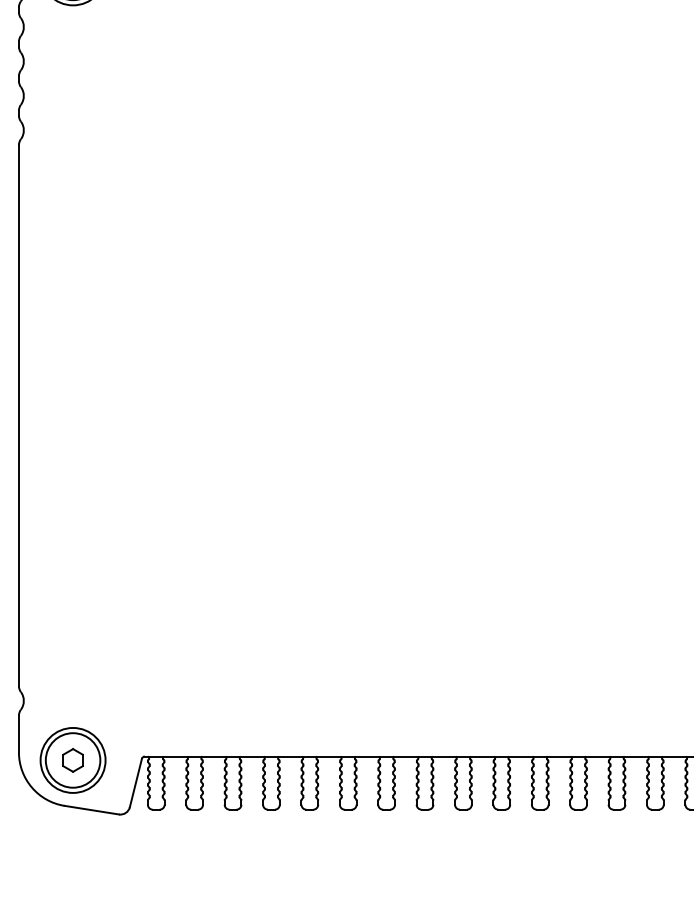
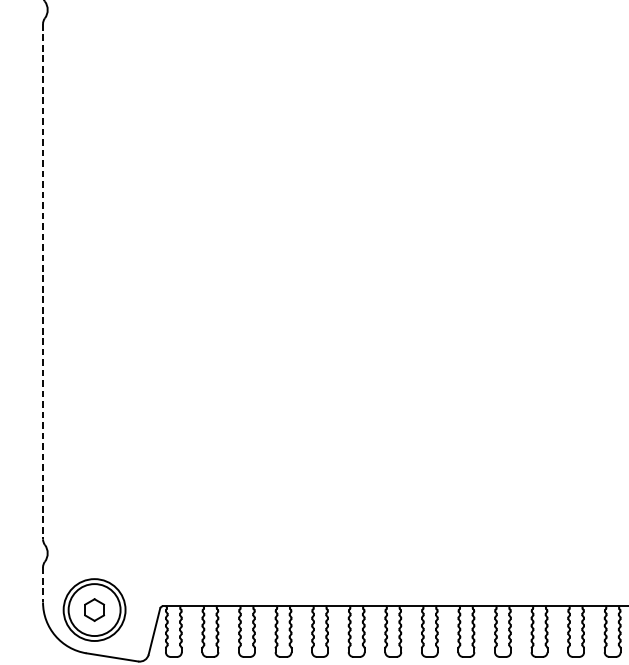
line: (18, 416) -> (42, 282), solid -> dashed
line: (18, 734) -> (42, 585), solid -> dashed

